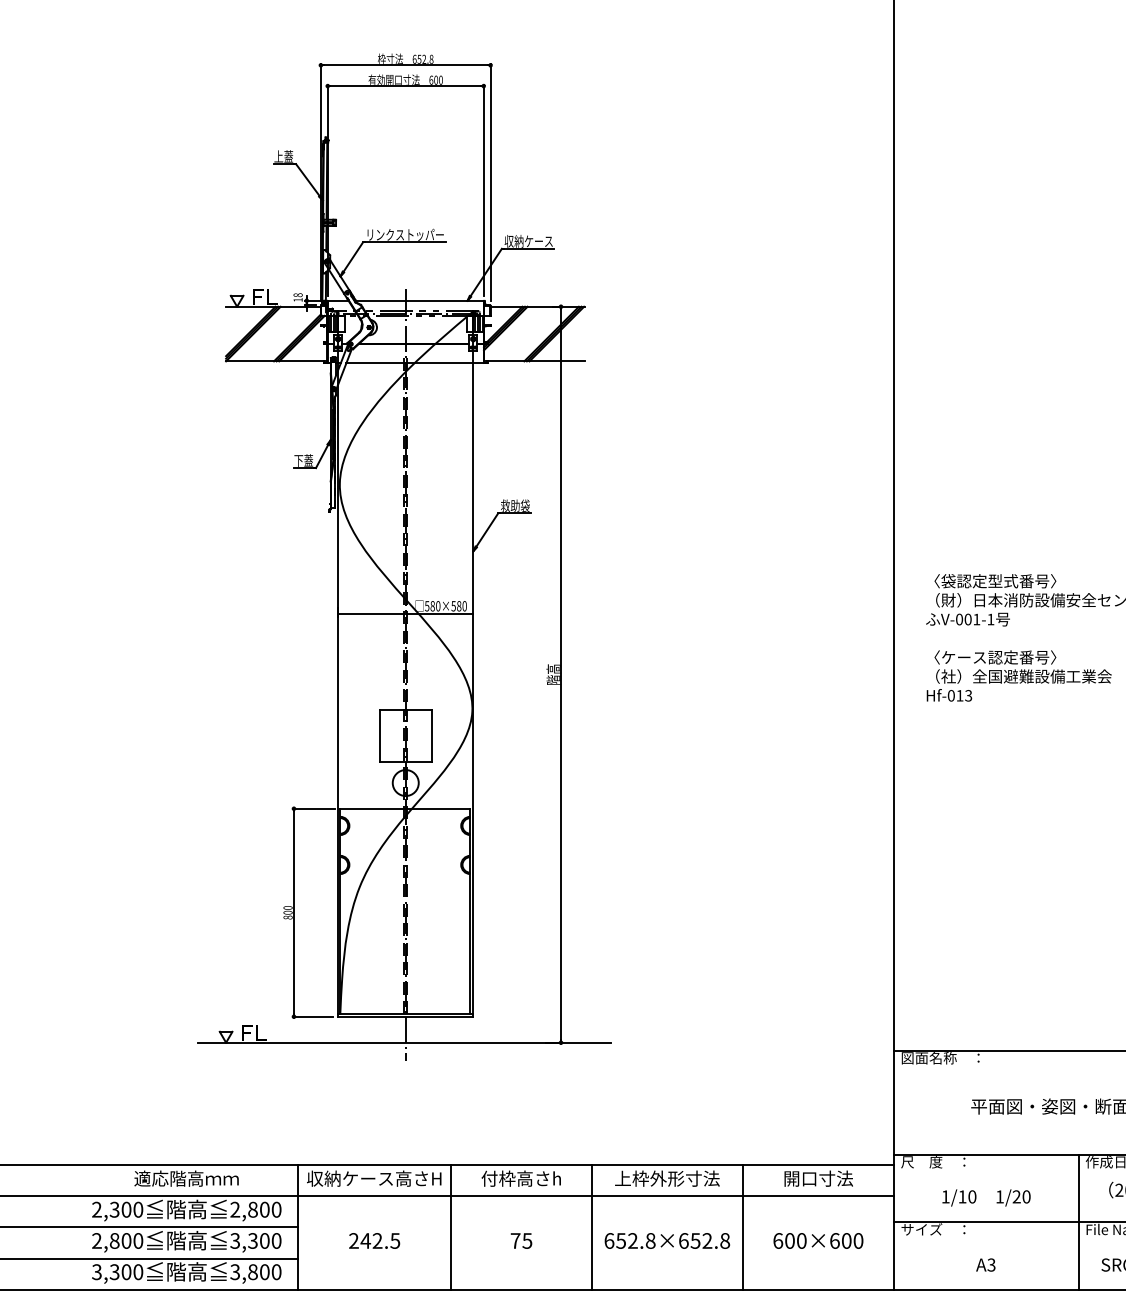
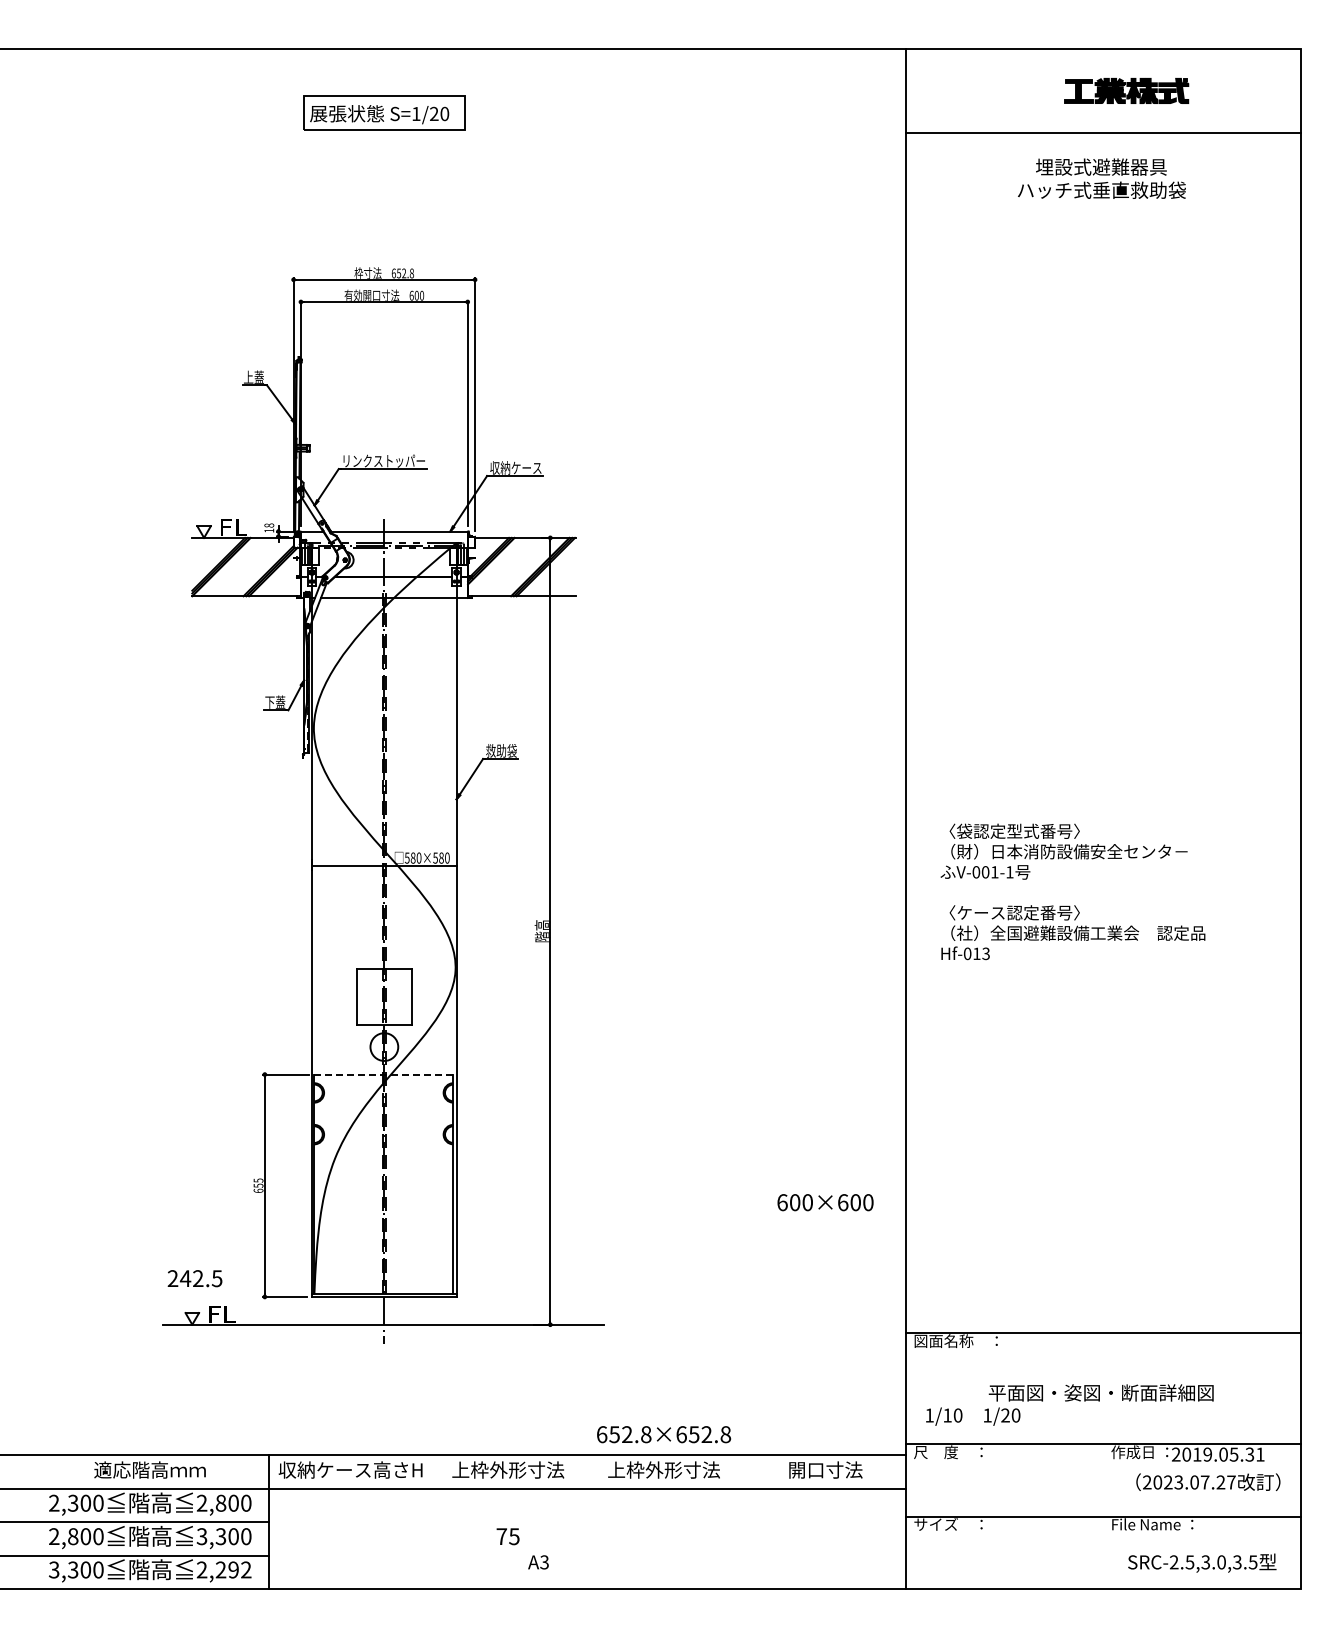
line: (404, 808) -> (383, 1074), solid -> dashed
text: (288, 912) -> (258, 1185), 800 -> 655
text: (521, 1178) -> (508, 1469), 付枠高さh -> 上枠外形寸法
text: (986, 1197) -> (973, 1416), moved
line: (1078, 1222) -> (1103, 1516), removed
line: (451, 1226) -> (433, 1521), removed
line: (592, 1226) -> (583, 1521), removed
line: (742, 1226) -> (744, 1521), removed
text: (374, 1240) -> (194, 1278), moved
text: (667, 1240) -> (664, 1434), moved
text: (818, 1240) -> (825, 1202), moved
text: (985, 1265) -> (538, 1562), moved
text: (255, 1271) -> (223, 1569), 3,800 -> 2,292

